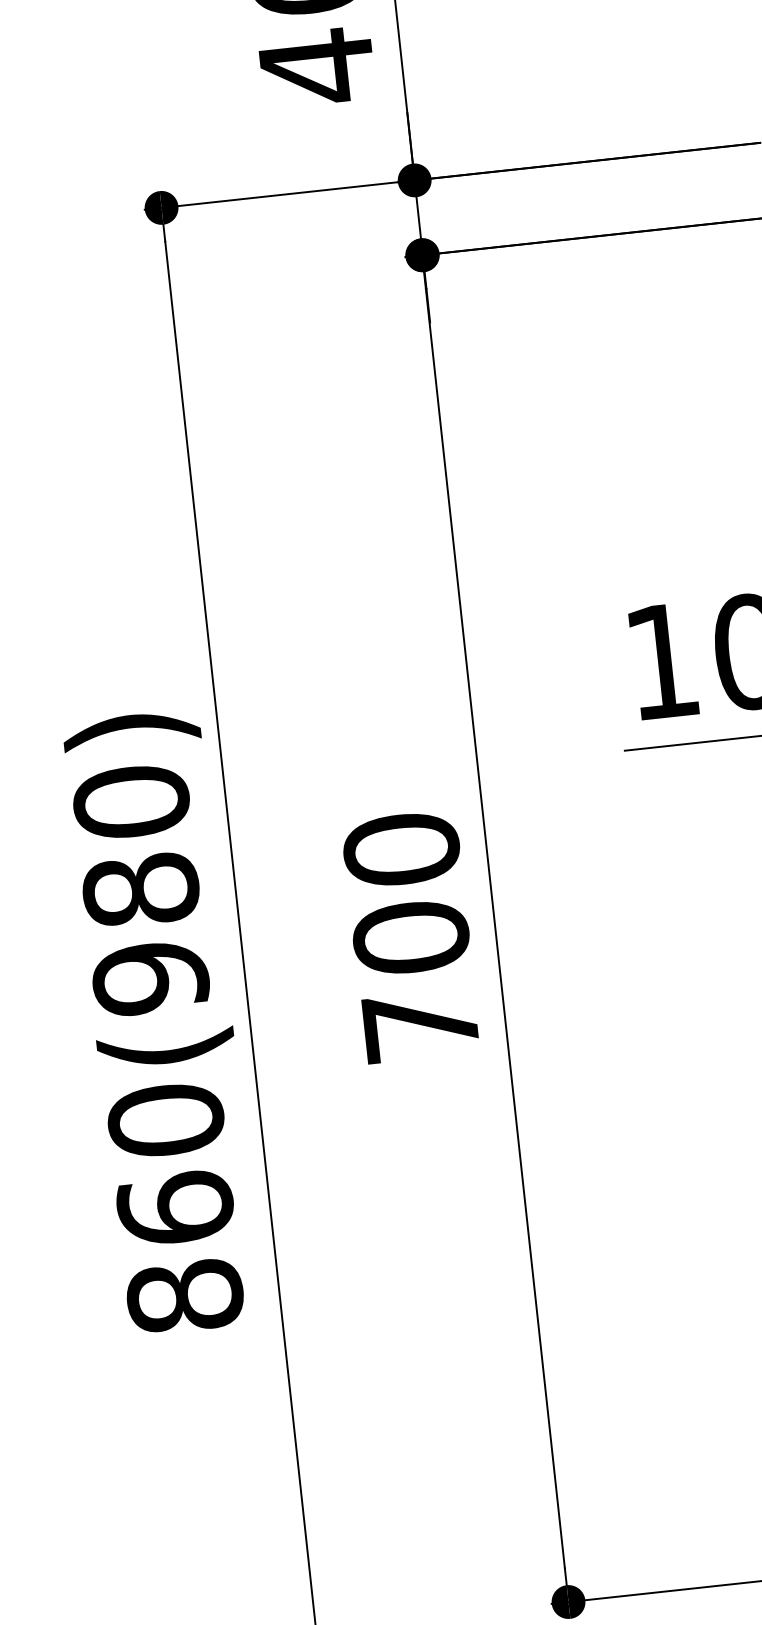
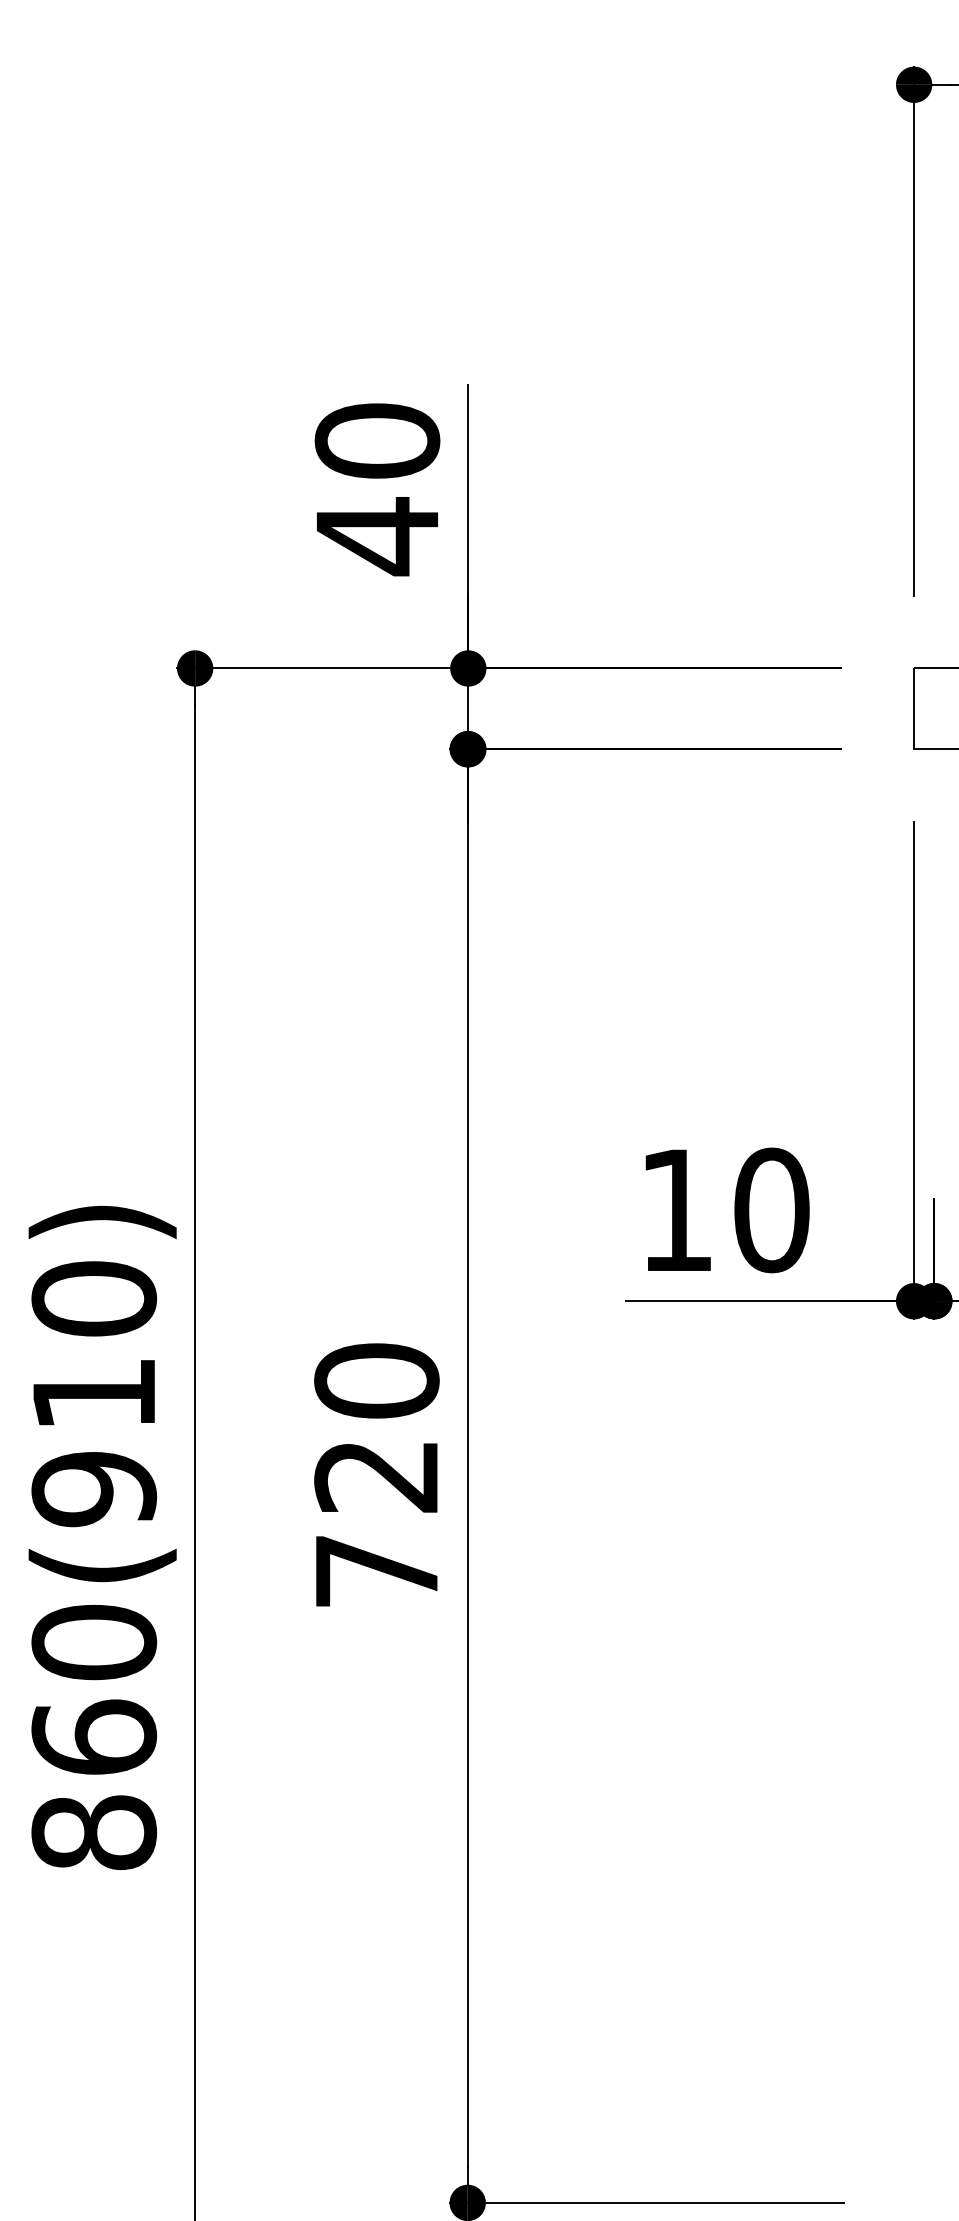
text: (141, 889) -> (94, 1393), 860(980) -> 860(910)
text: (410, 937) -> (376, 1475), 700 -> 720

